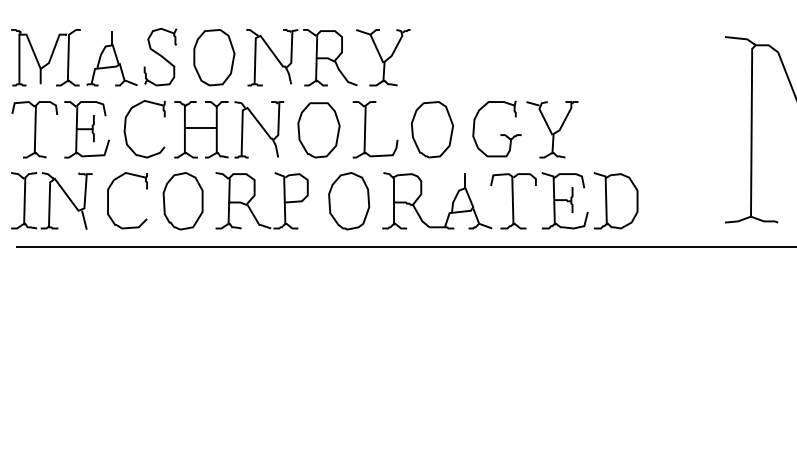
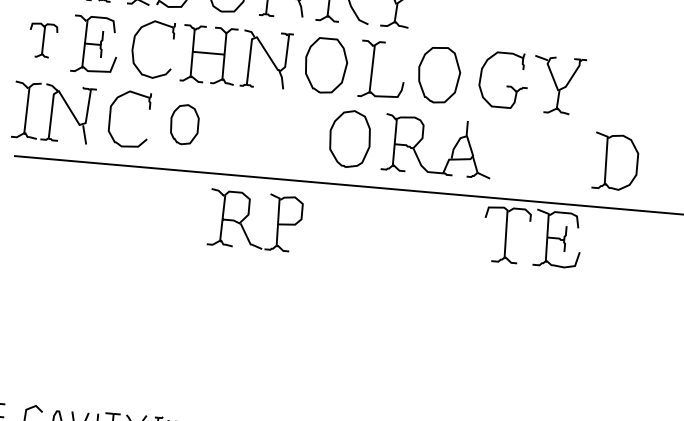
part: (34, 129) -> (42, 40), size x0.6
part: (254, 197) -> (248, 216), moved
part: (553, 200) -> (546, 237), moved
part: (182, 201) -> (184, 124), size x0.7

